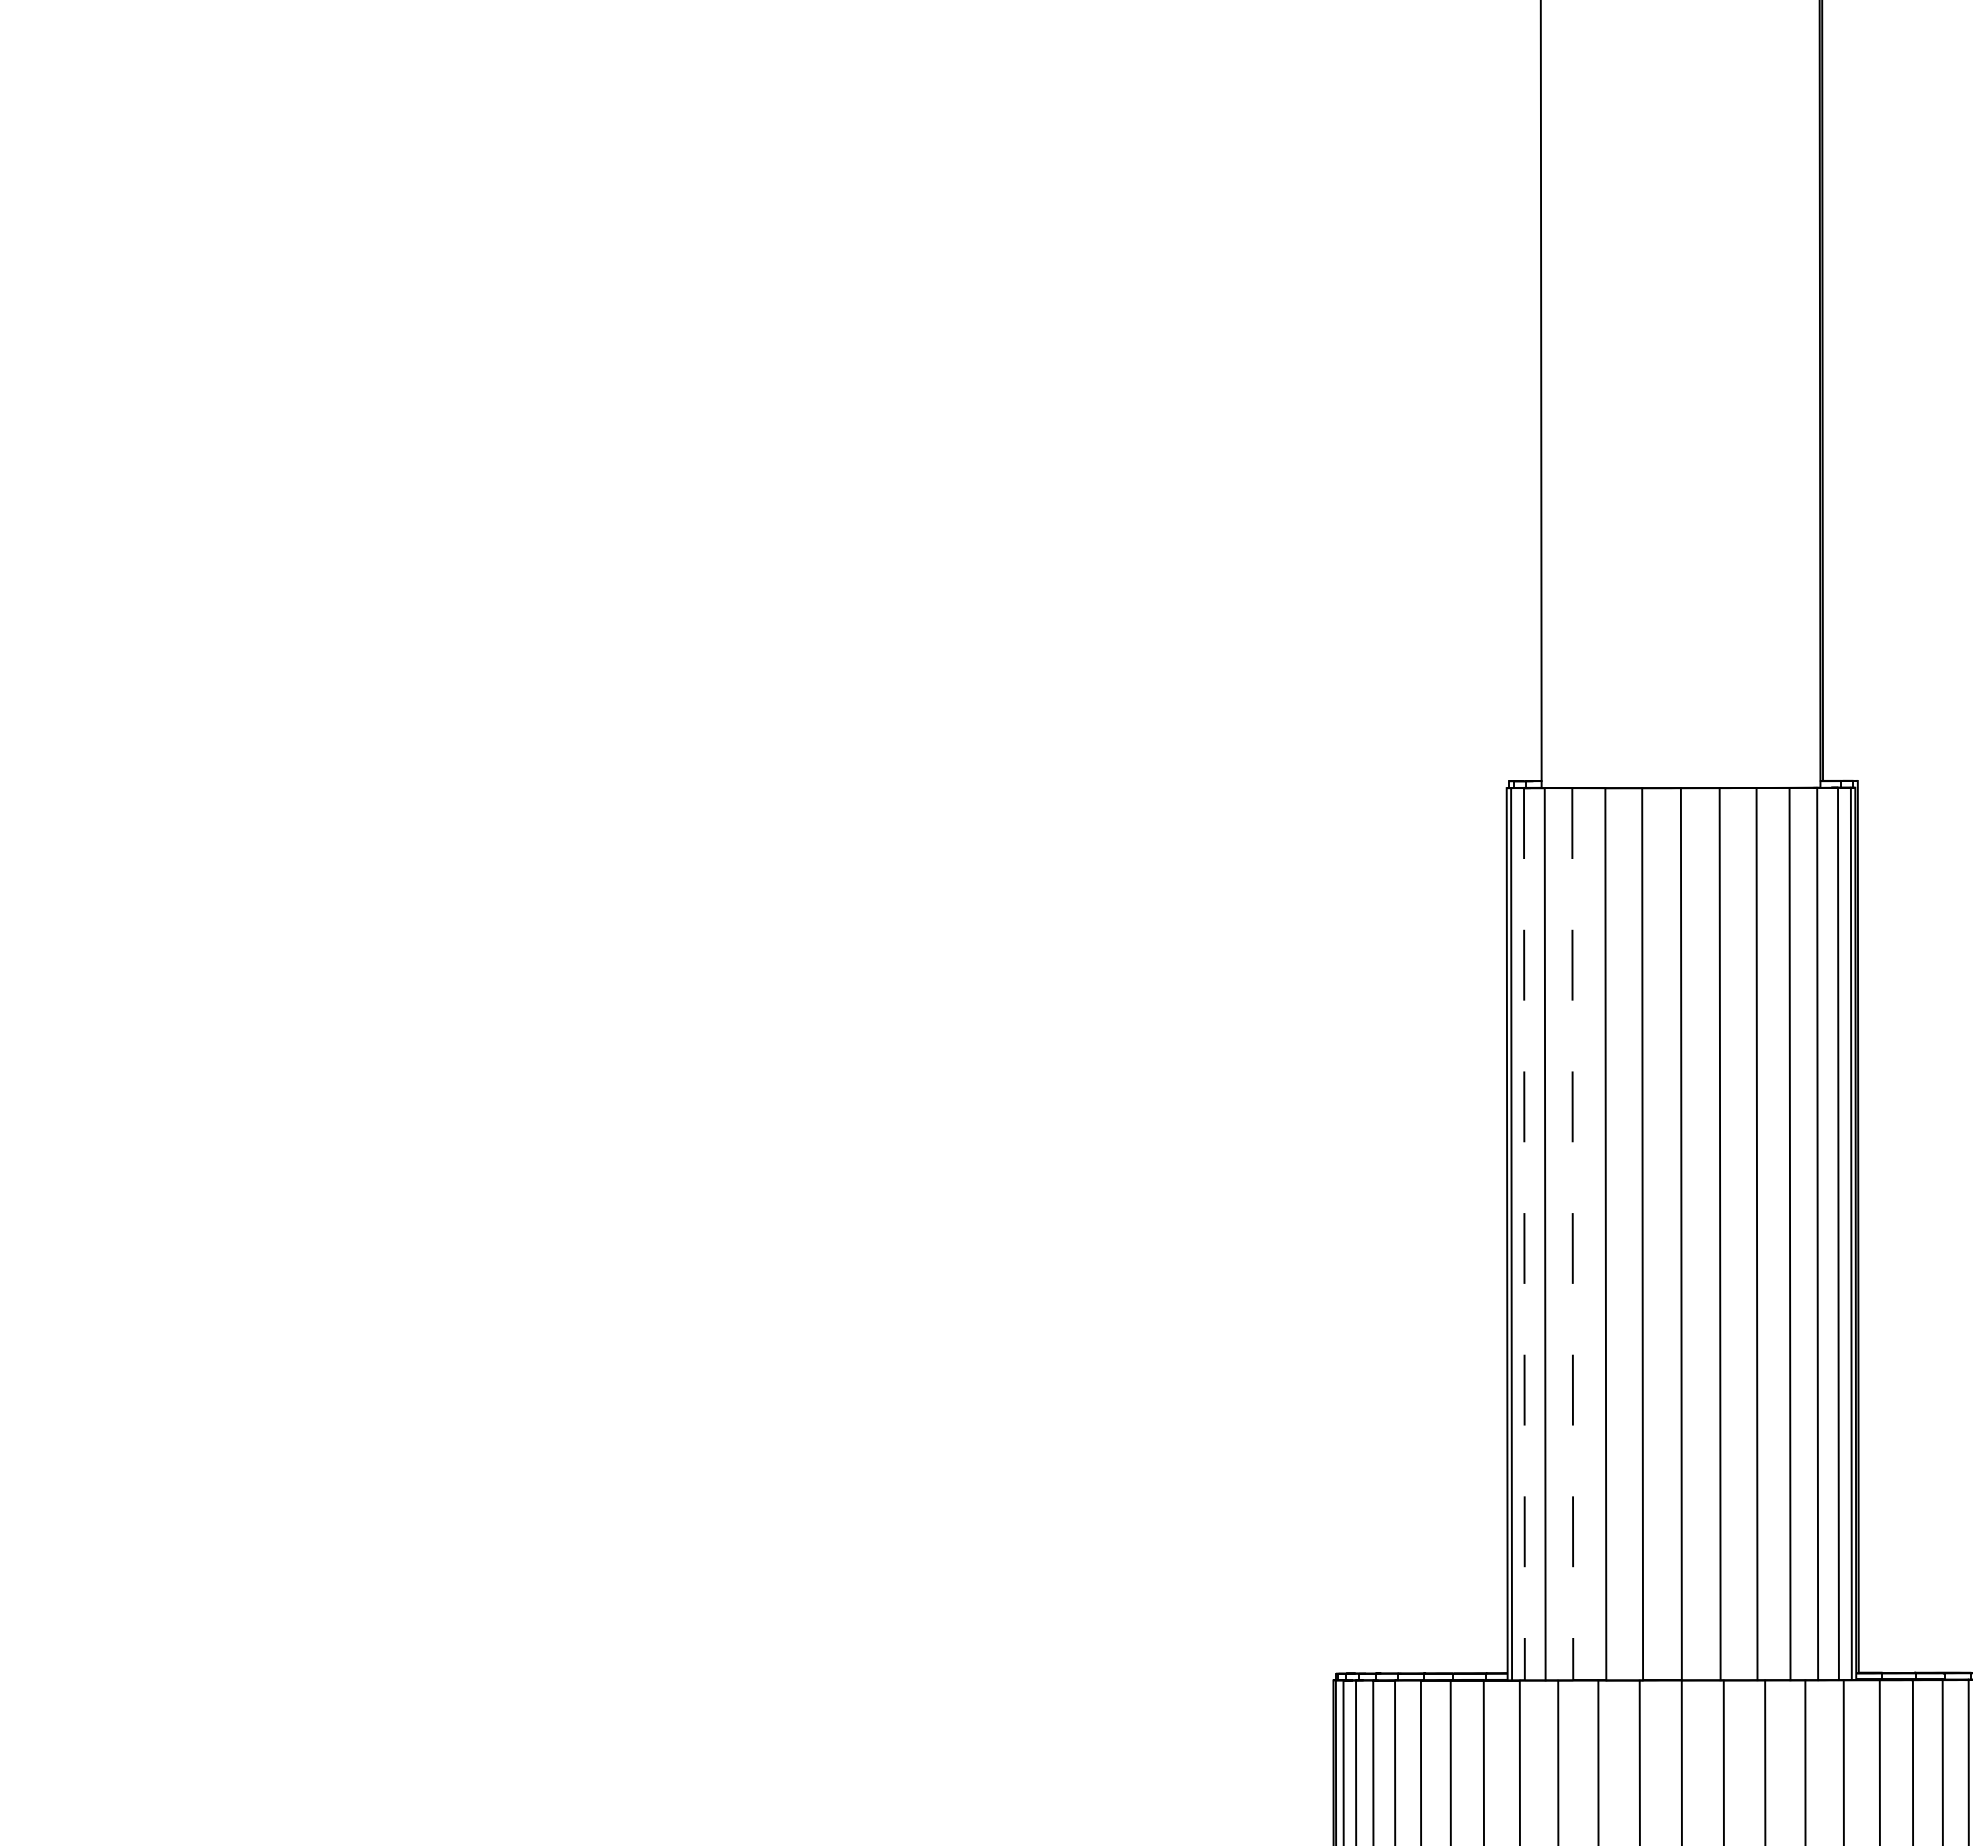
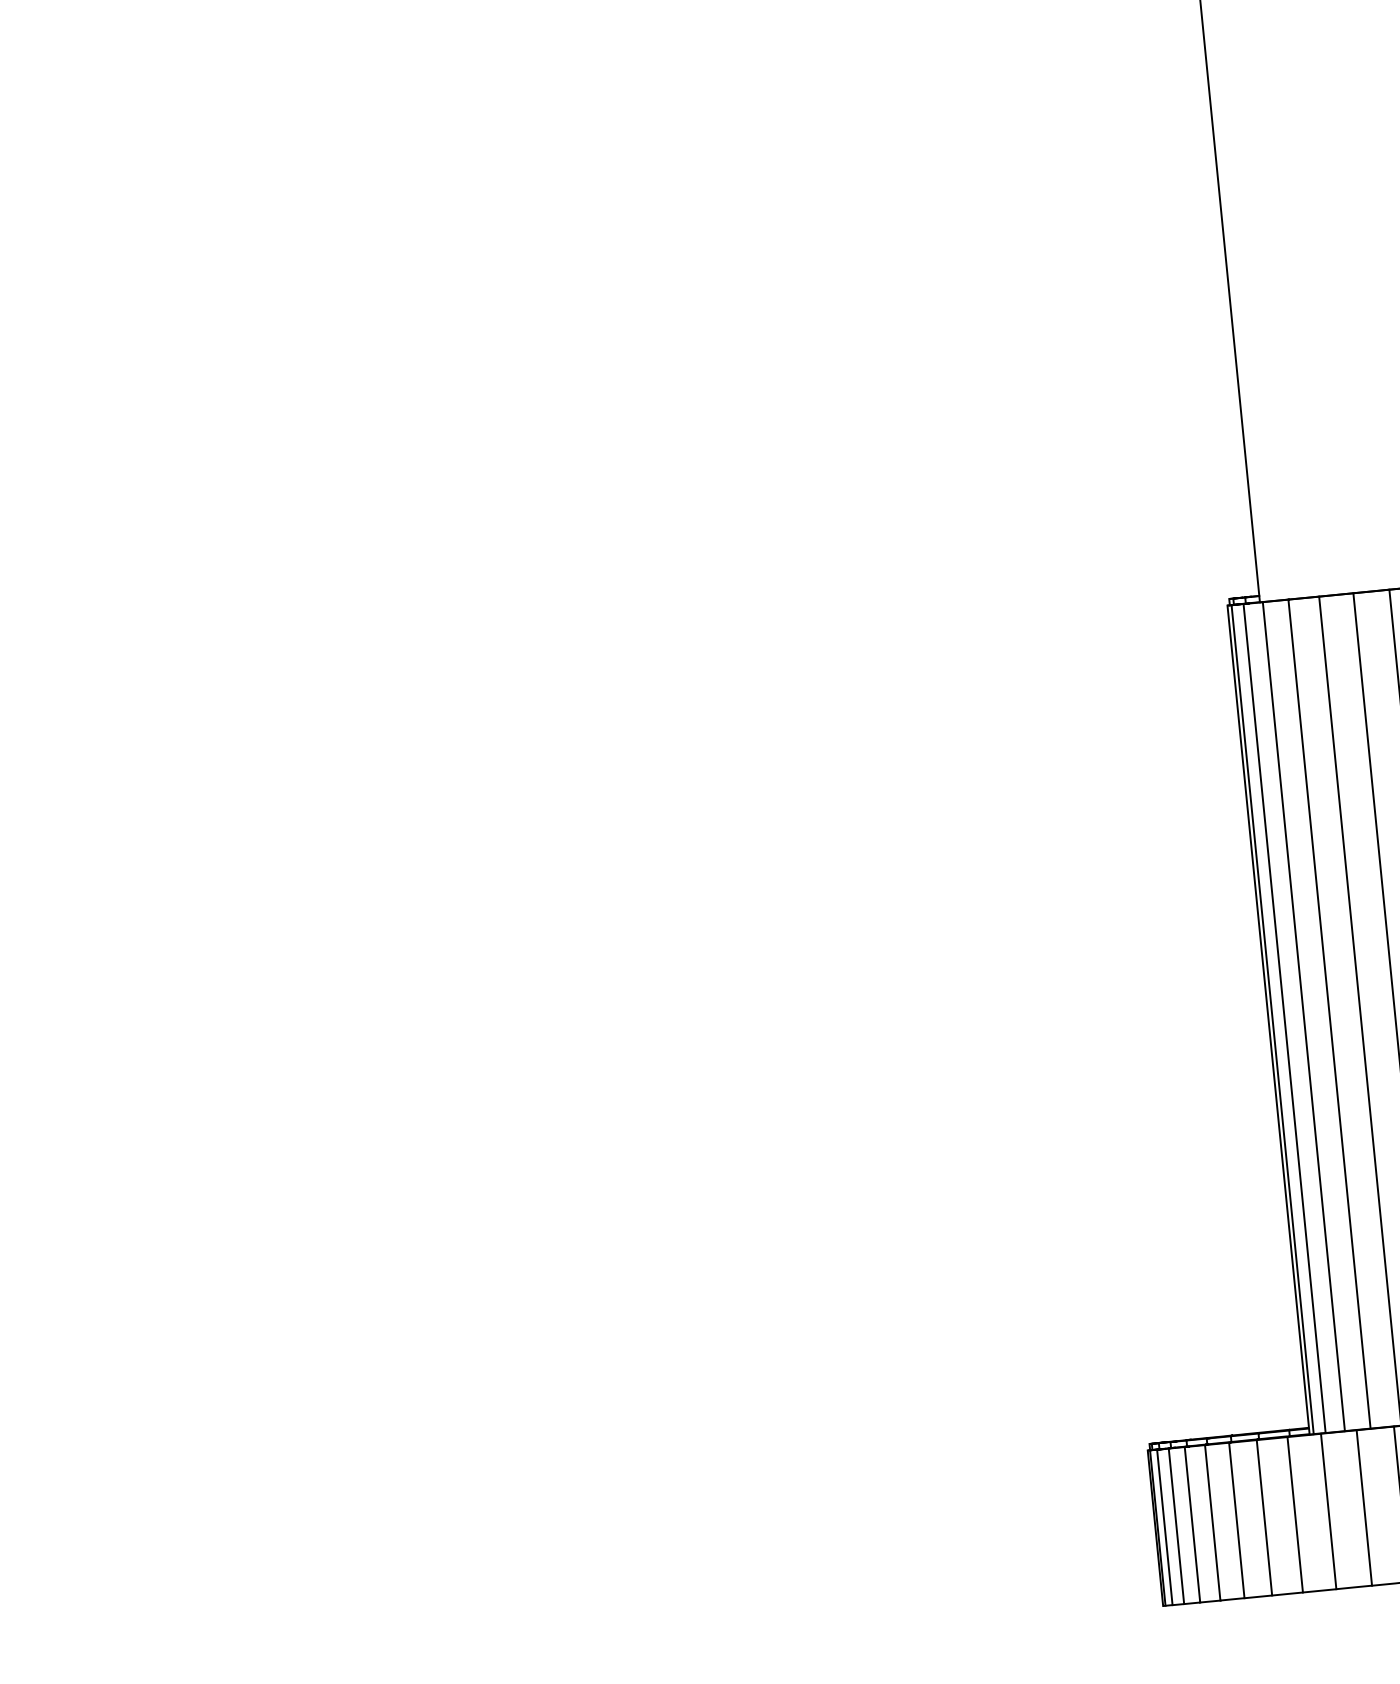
line: (1524, 1234) -> (1284, 1018), dashed -> solid
line: (1572, 1234) -> (1329, 1014), dashed -> solid

